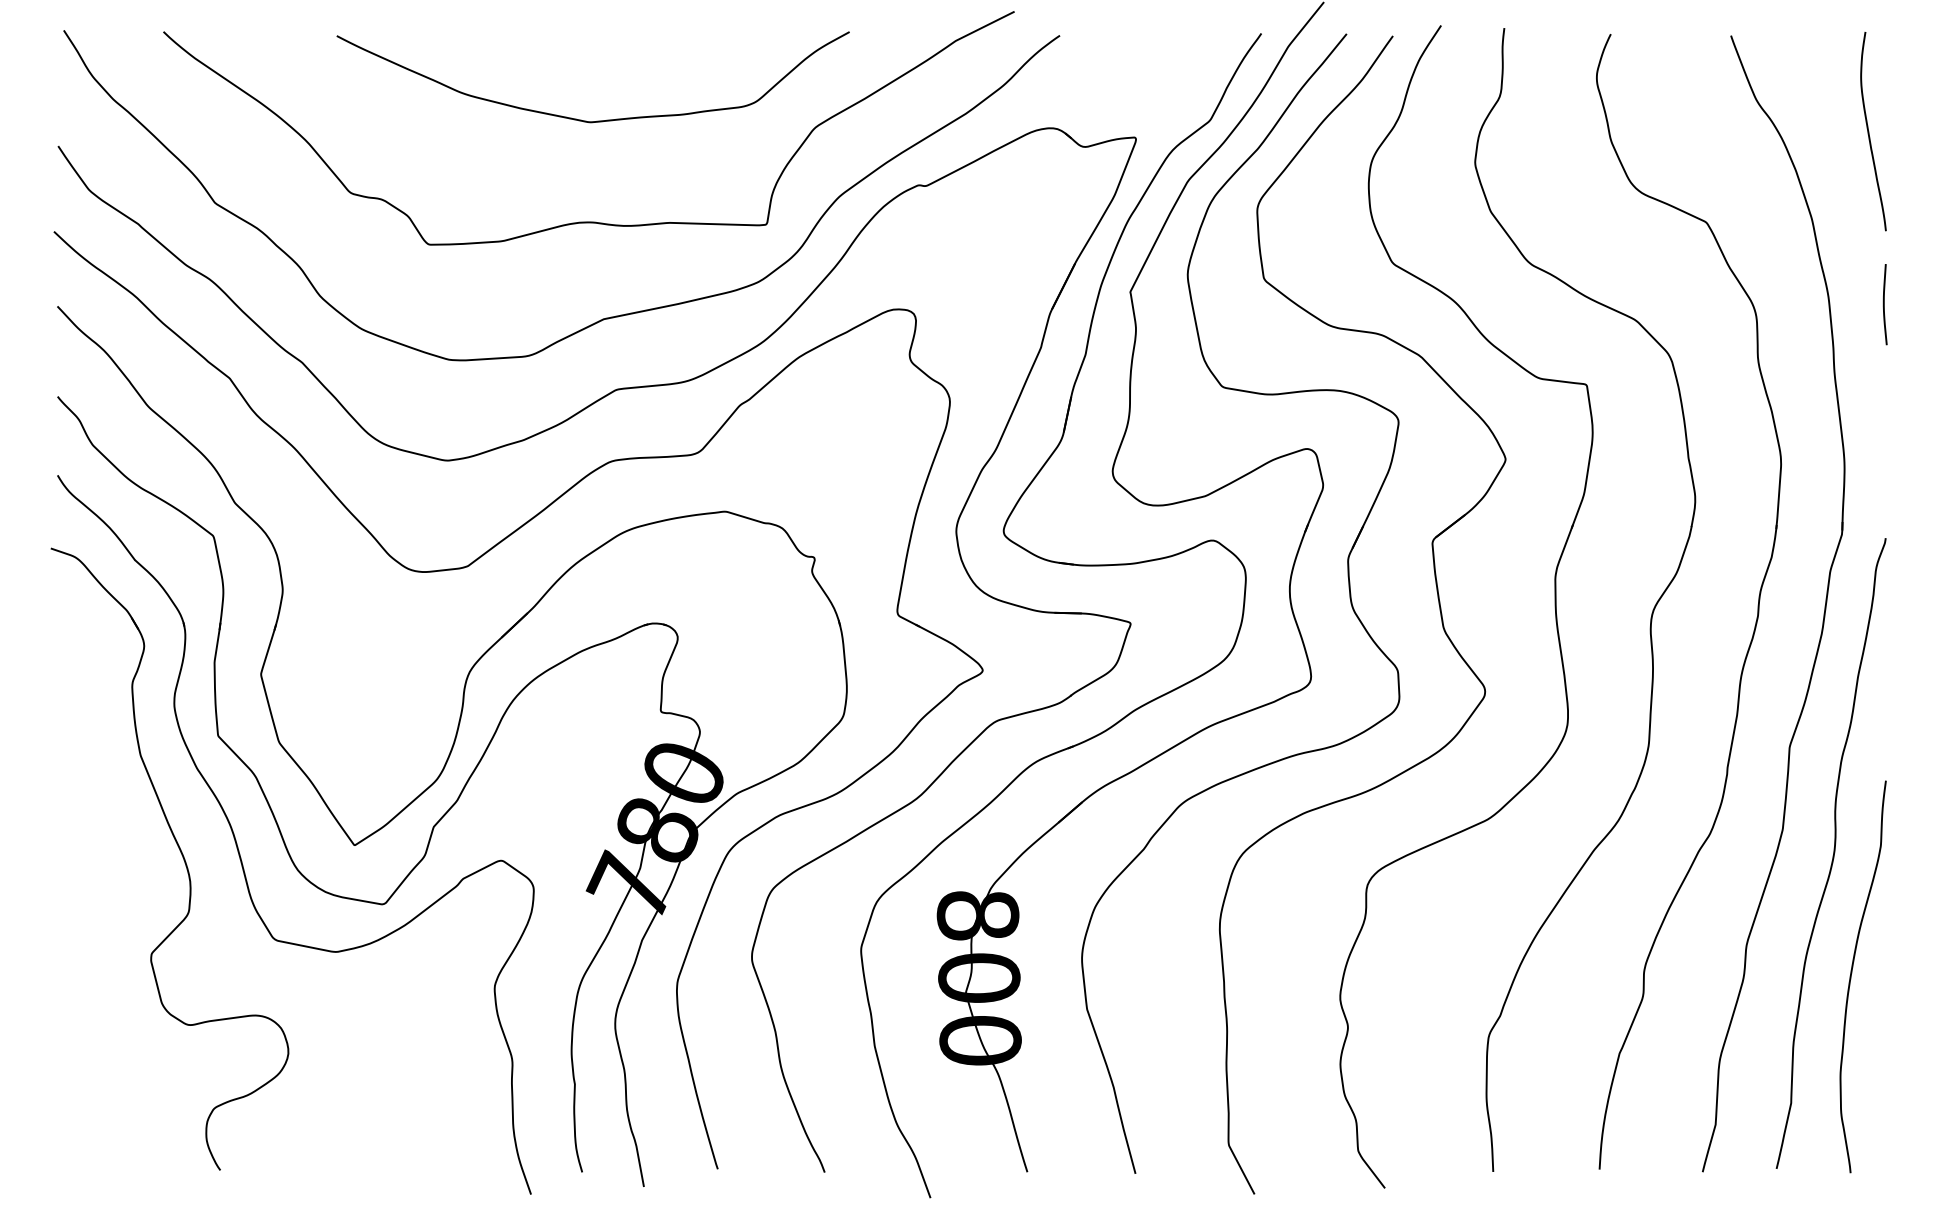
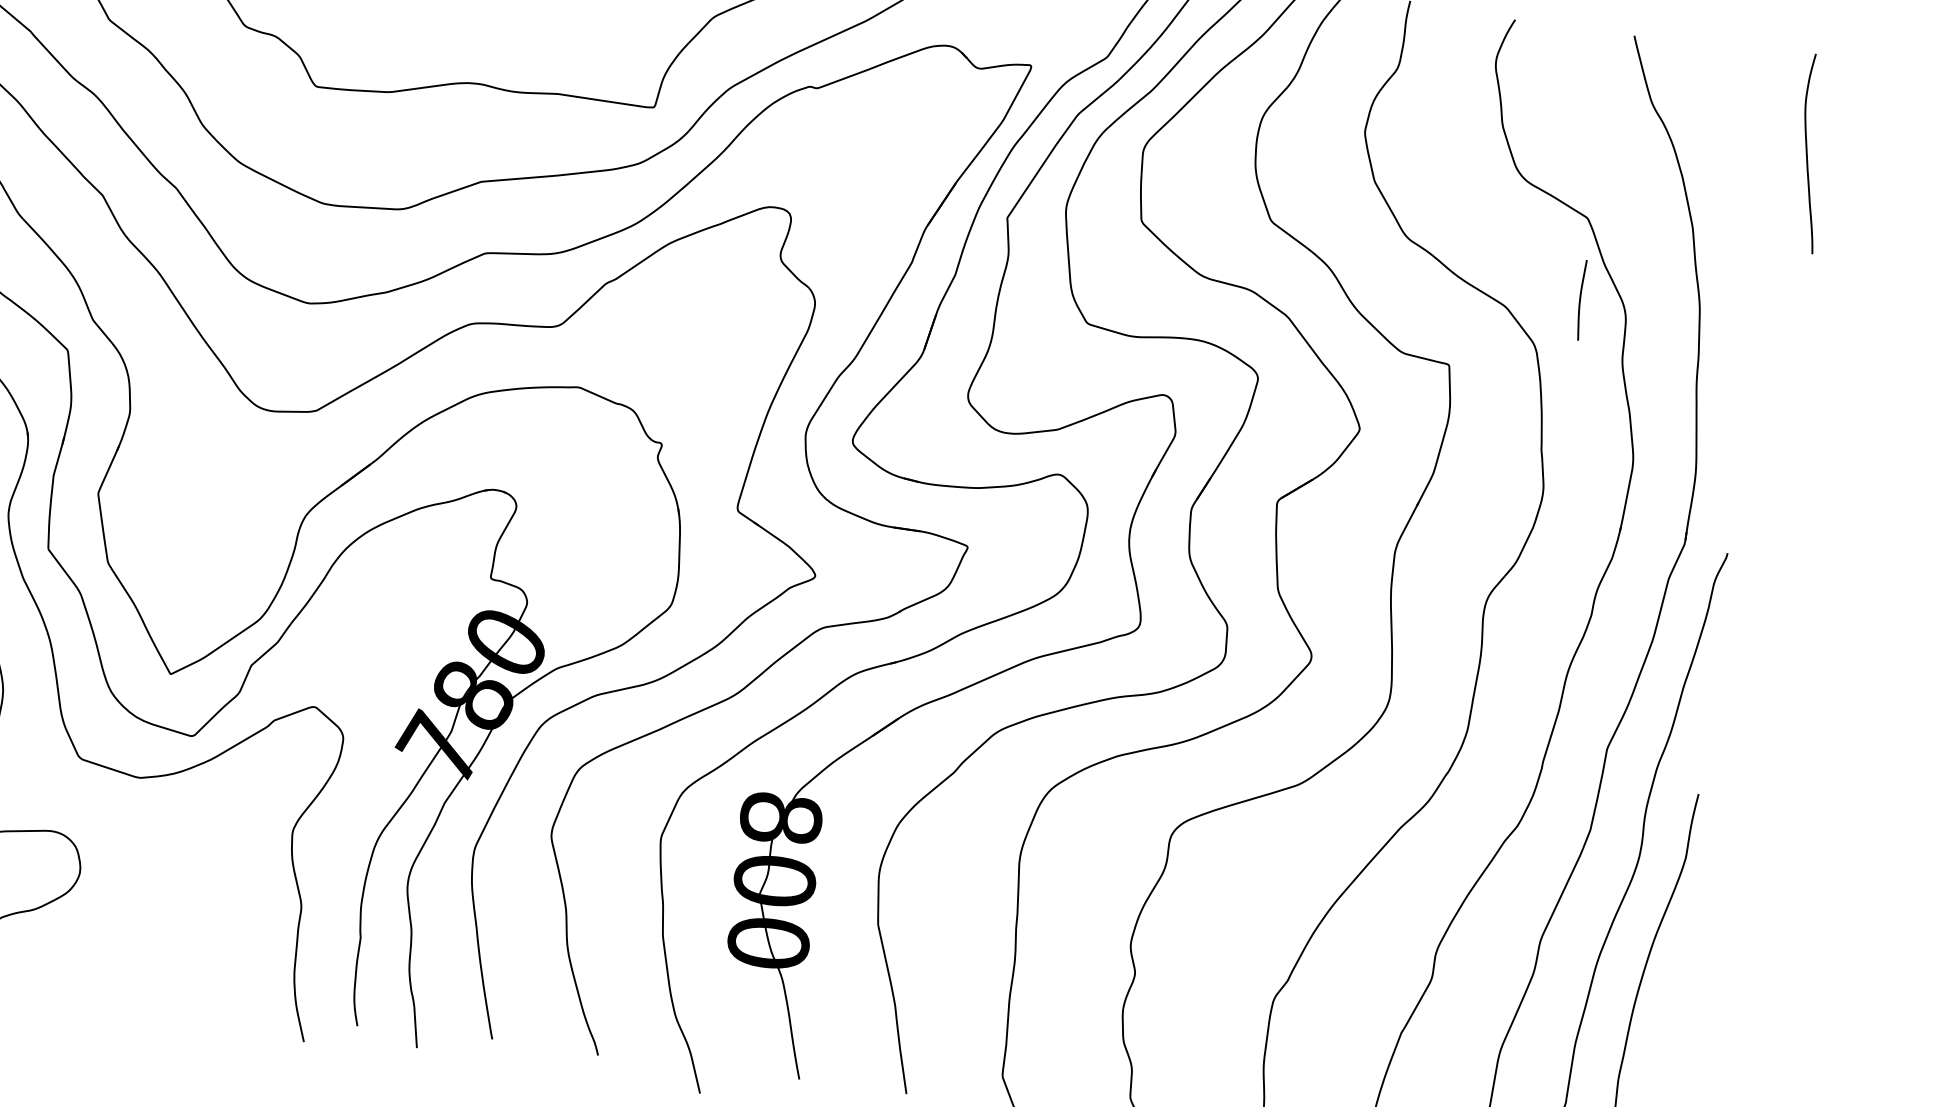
curve: (1869, 131) -> (1808, 153), moved
curve: (1884, 304) -> (1580, 300), moved

